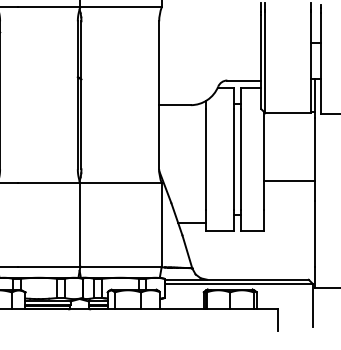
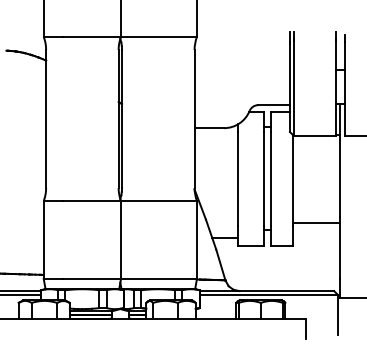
line: (288, 180) -> (315, 222), moved

